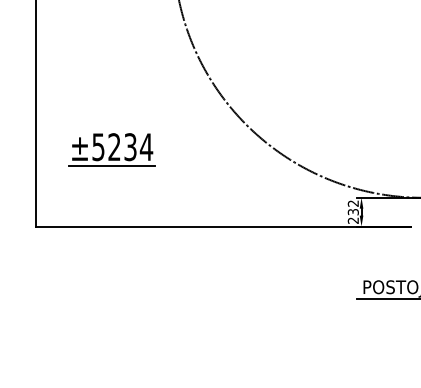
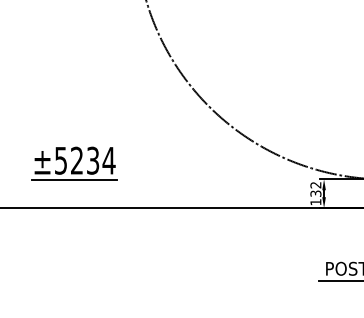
part: (111, 149) -> (74, 163), moved
text: (352, 220) -> (315, 202), 232 -> 132

